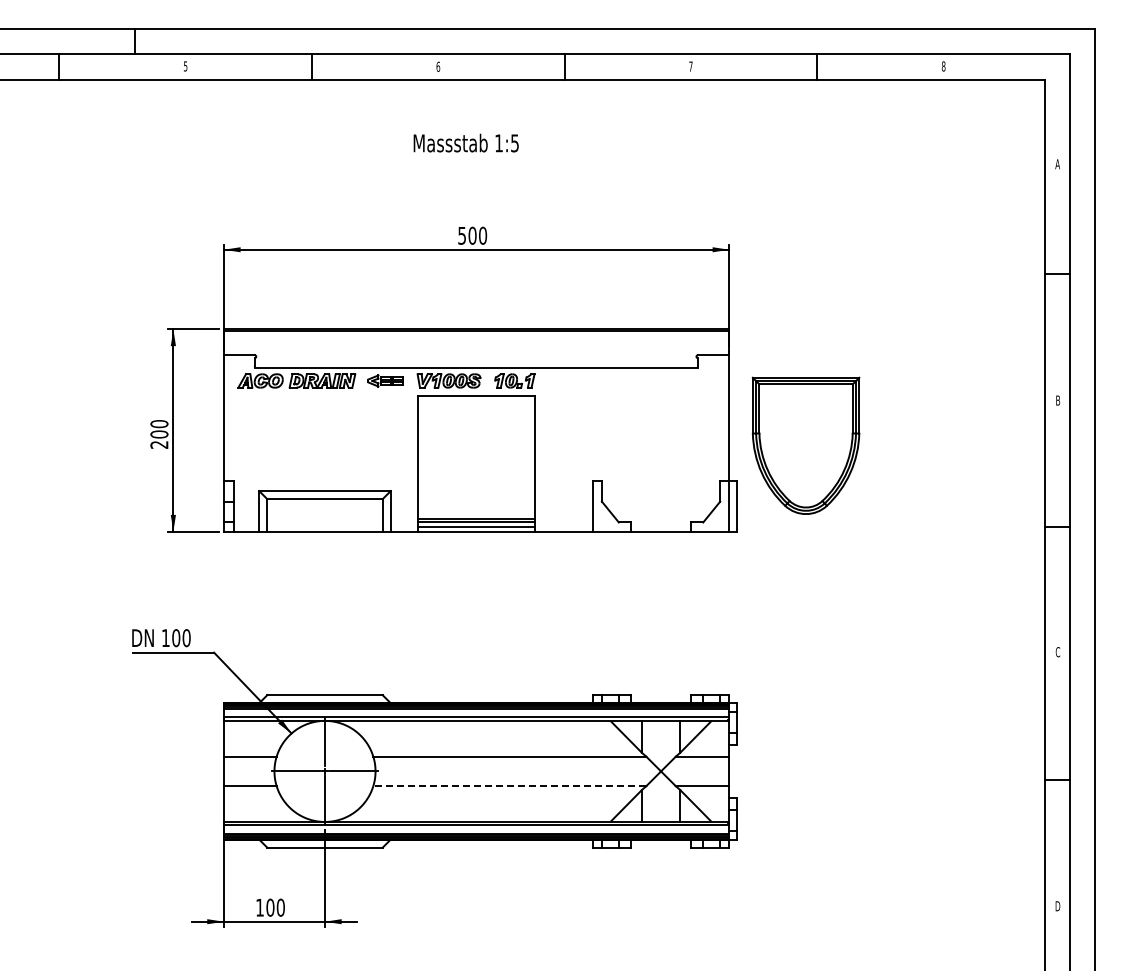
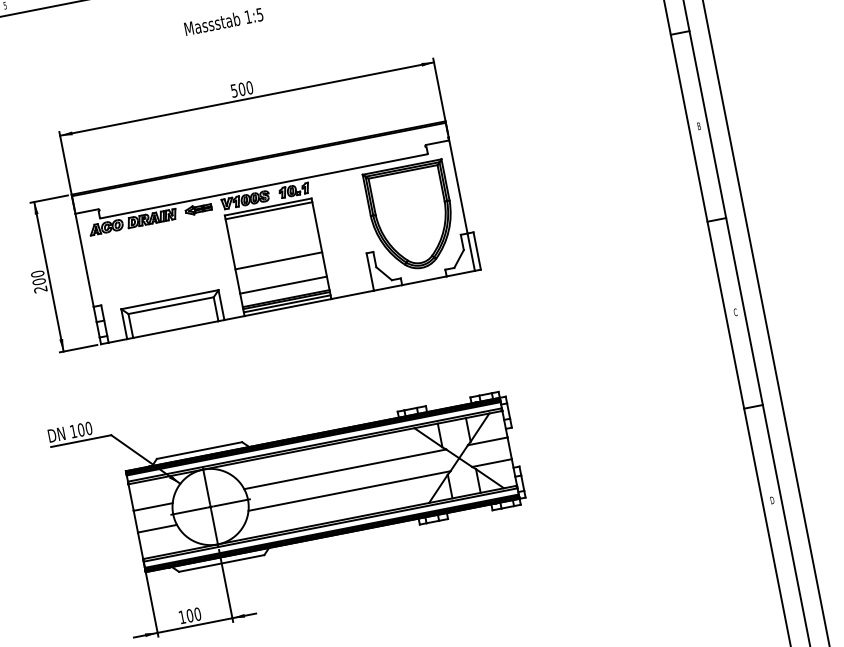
line: (476, 400) -> (268, 210), added
part: (805, 445) -> (411, 217), moved
line: (476, 468) -> (278, 260), added
line: (476, 501) -> (283, 285), added
line: (509, 786) -> (349, 491), dashed -> solid

